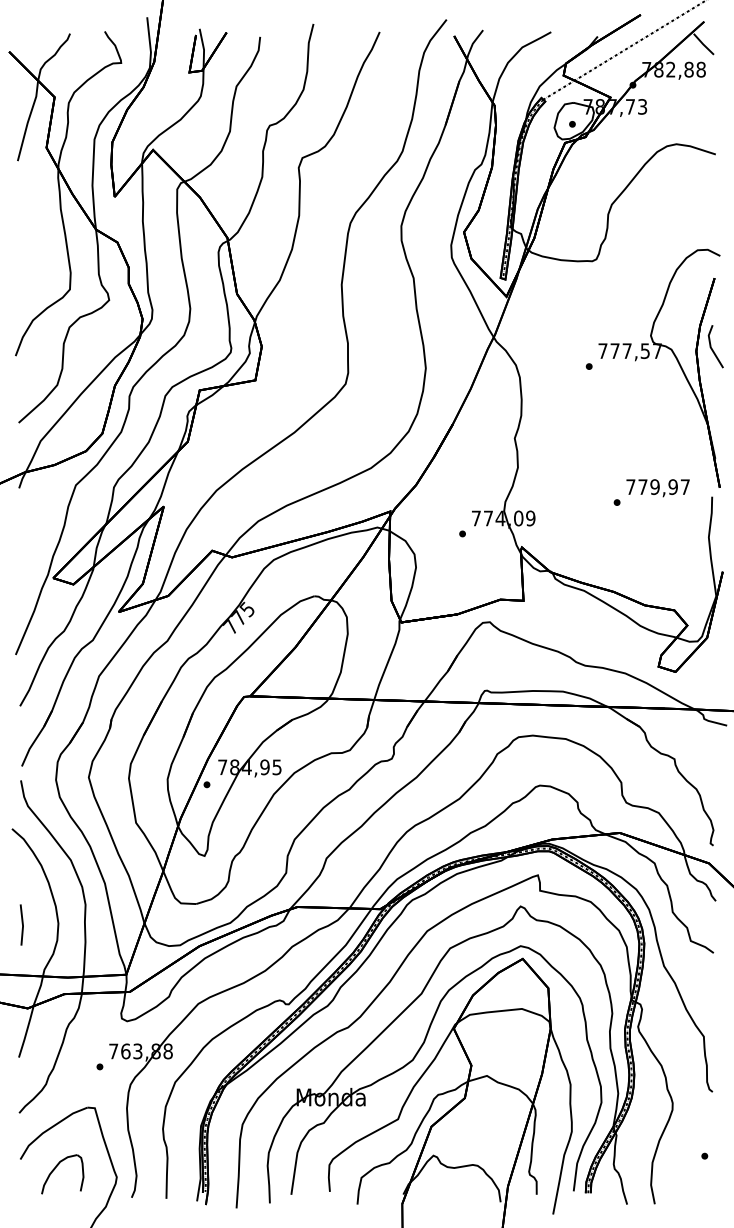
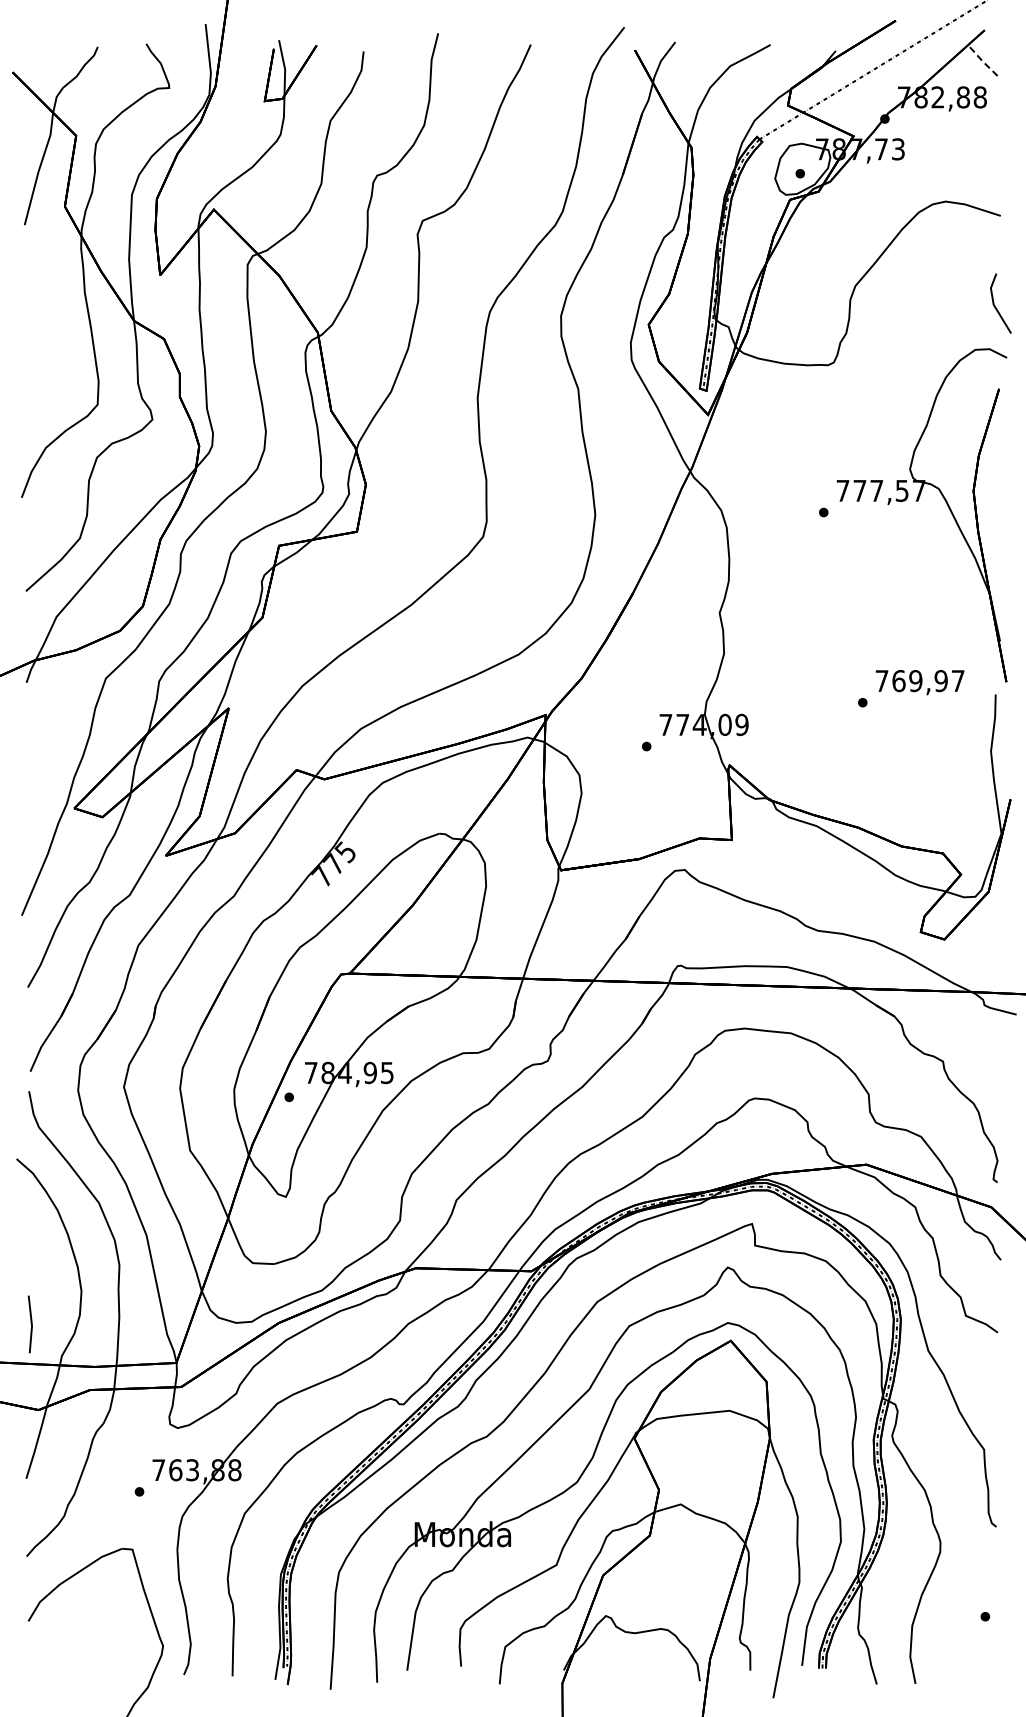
line: (703, 44) -> (983, 62), solid -> dashed
line: (712, 347) -> (995, 305), moved
text: (642, 487) -> (898, 681), 779,97 -> 769,97
line: (21, 924) -> (30, 1323), moved
part: (55, 1168) -> (77, 1634), removed

